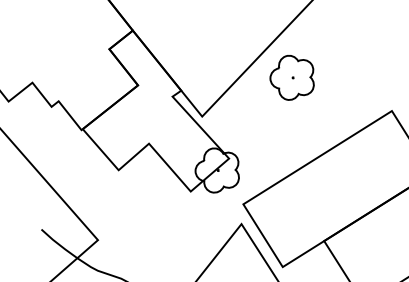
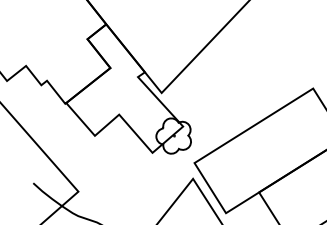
part: (292, 77) -> (233, 61), removed

